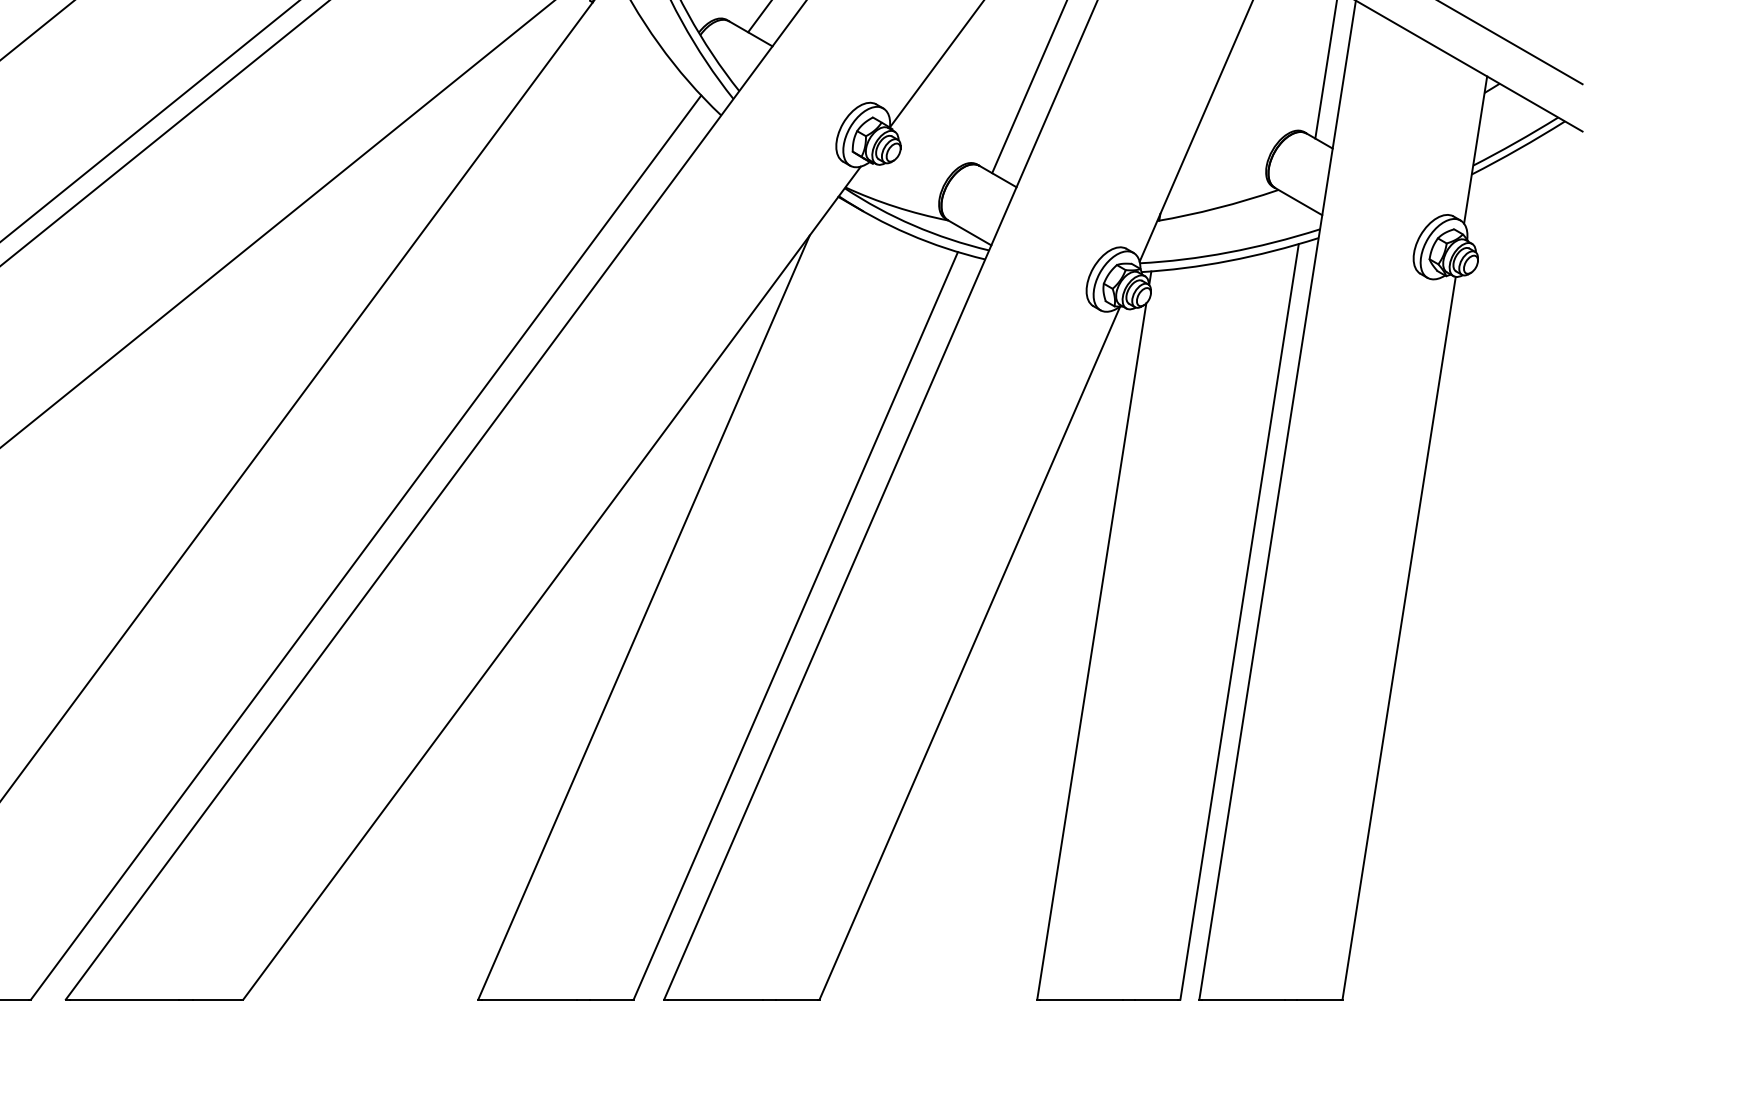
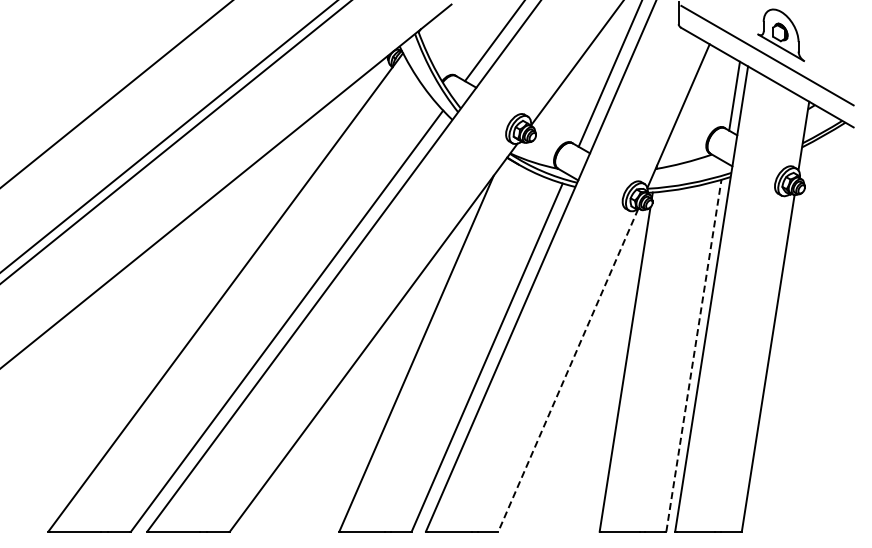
line: (1238, 621) -> (693, 355), solid -> dashed
line: (970, 653) -> (568, 370), solid -> dashed

